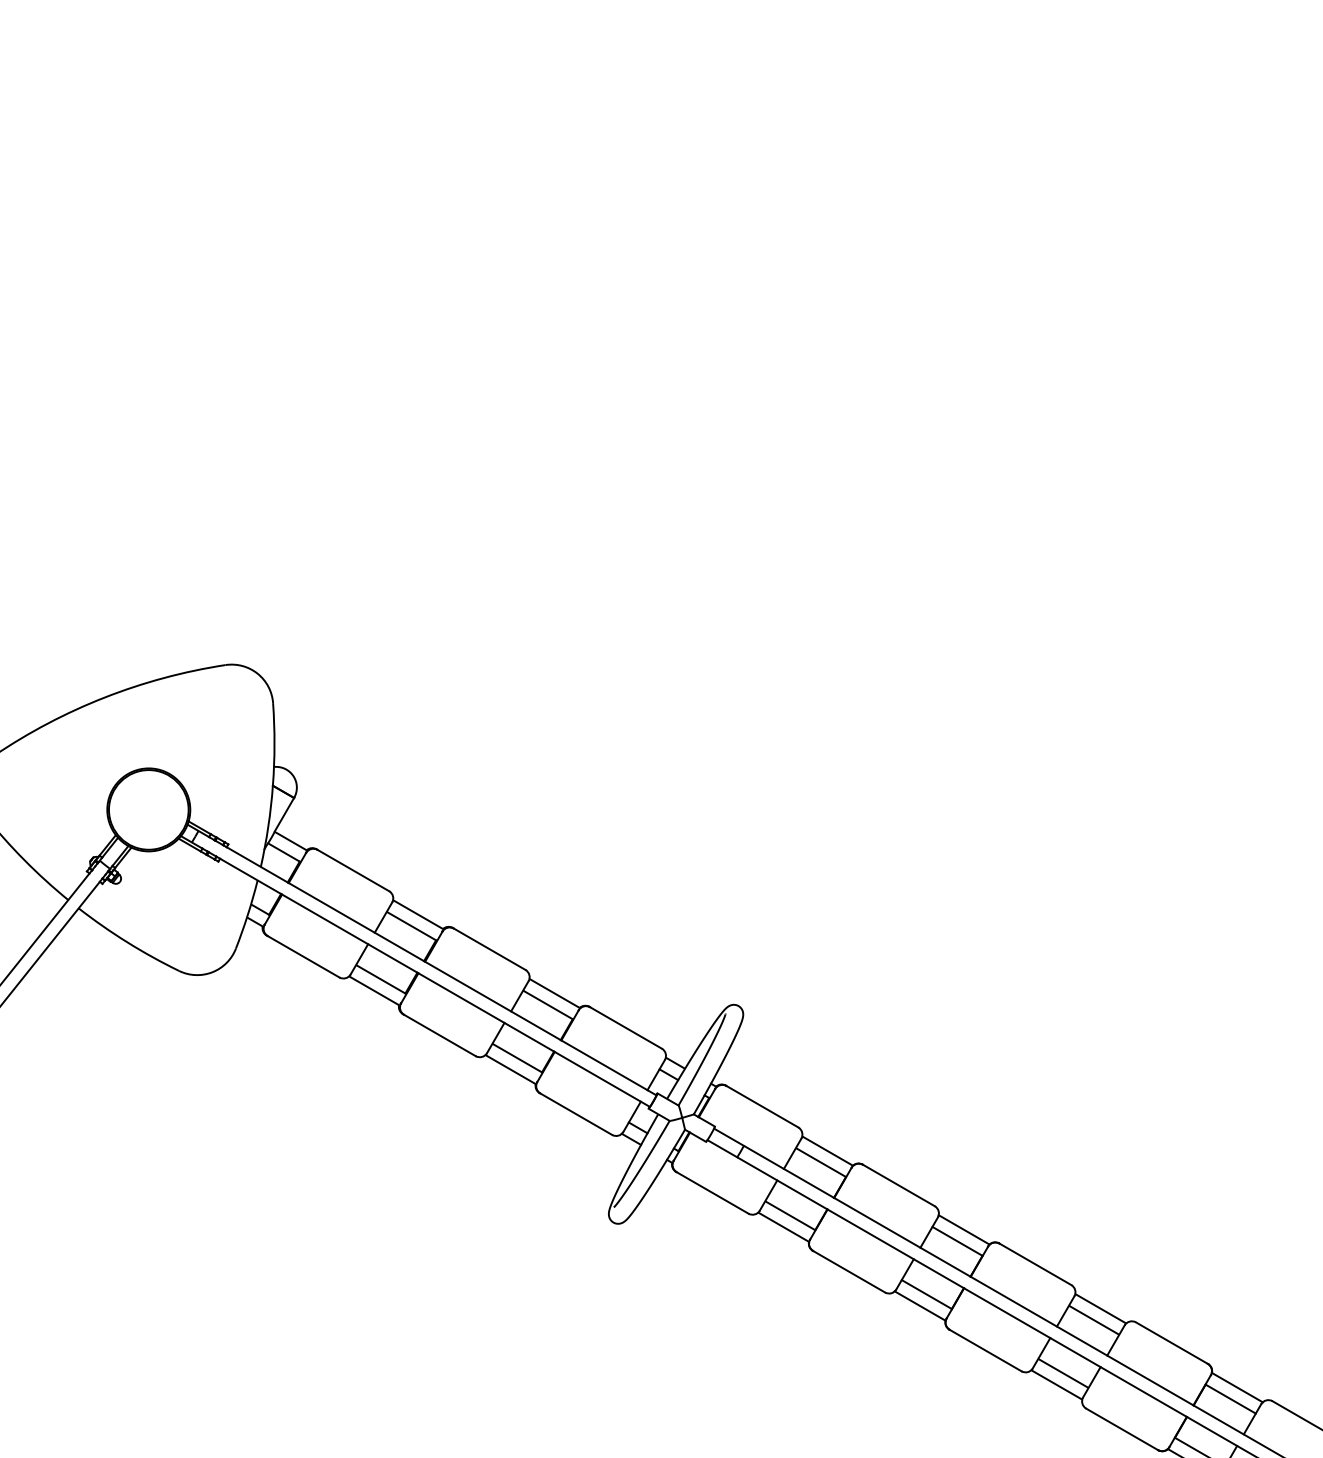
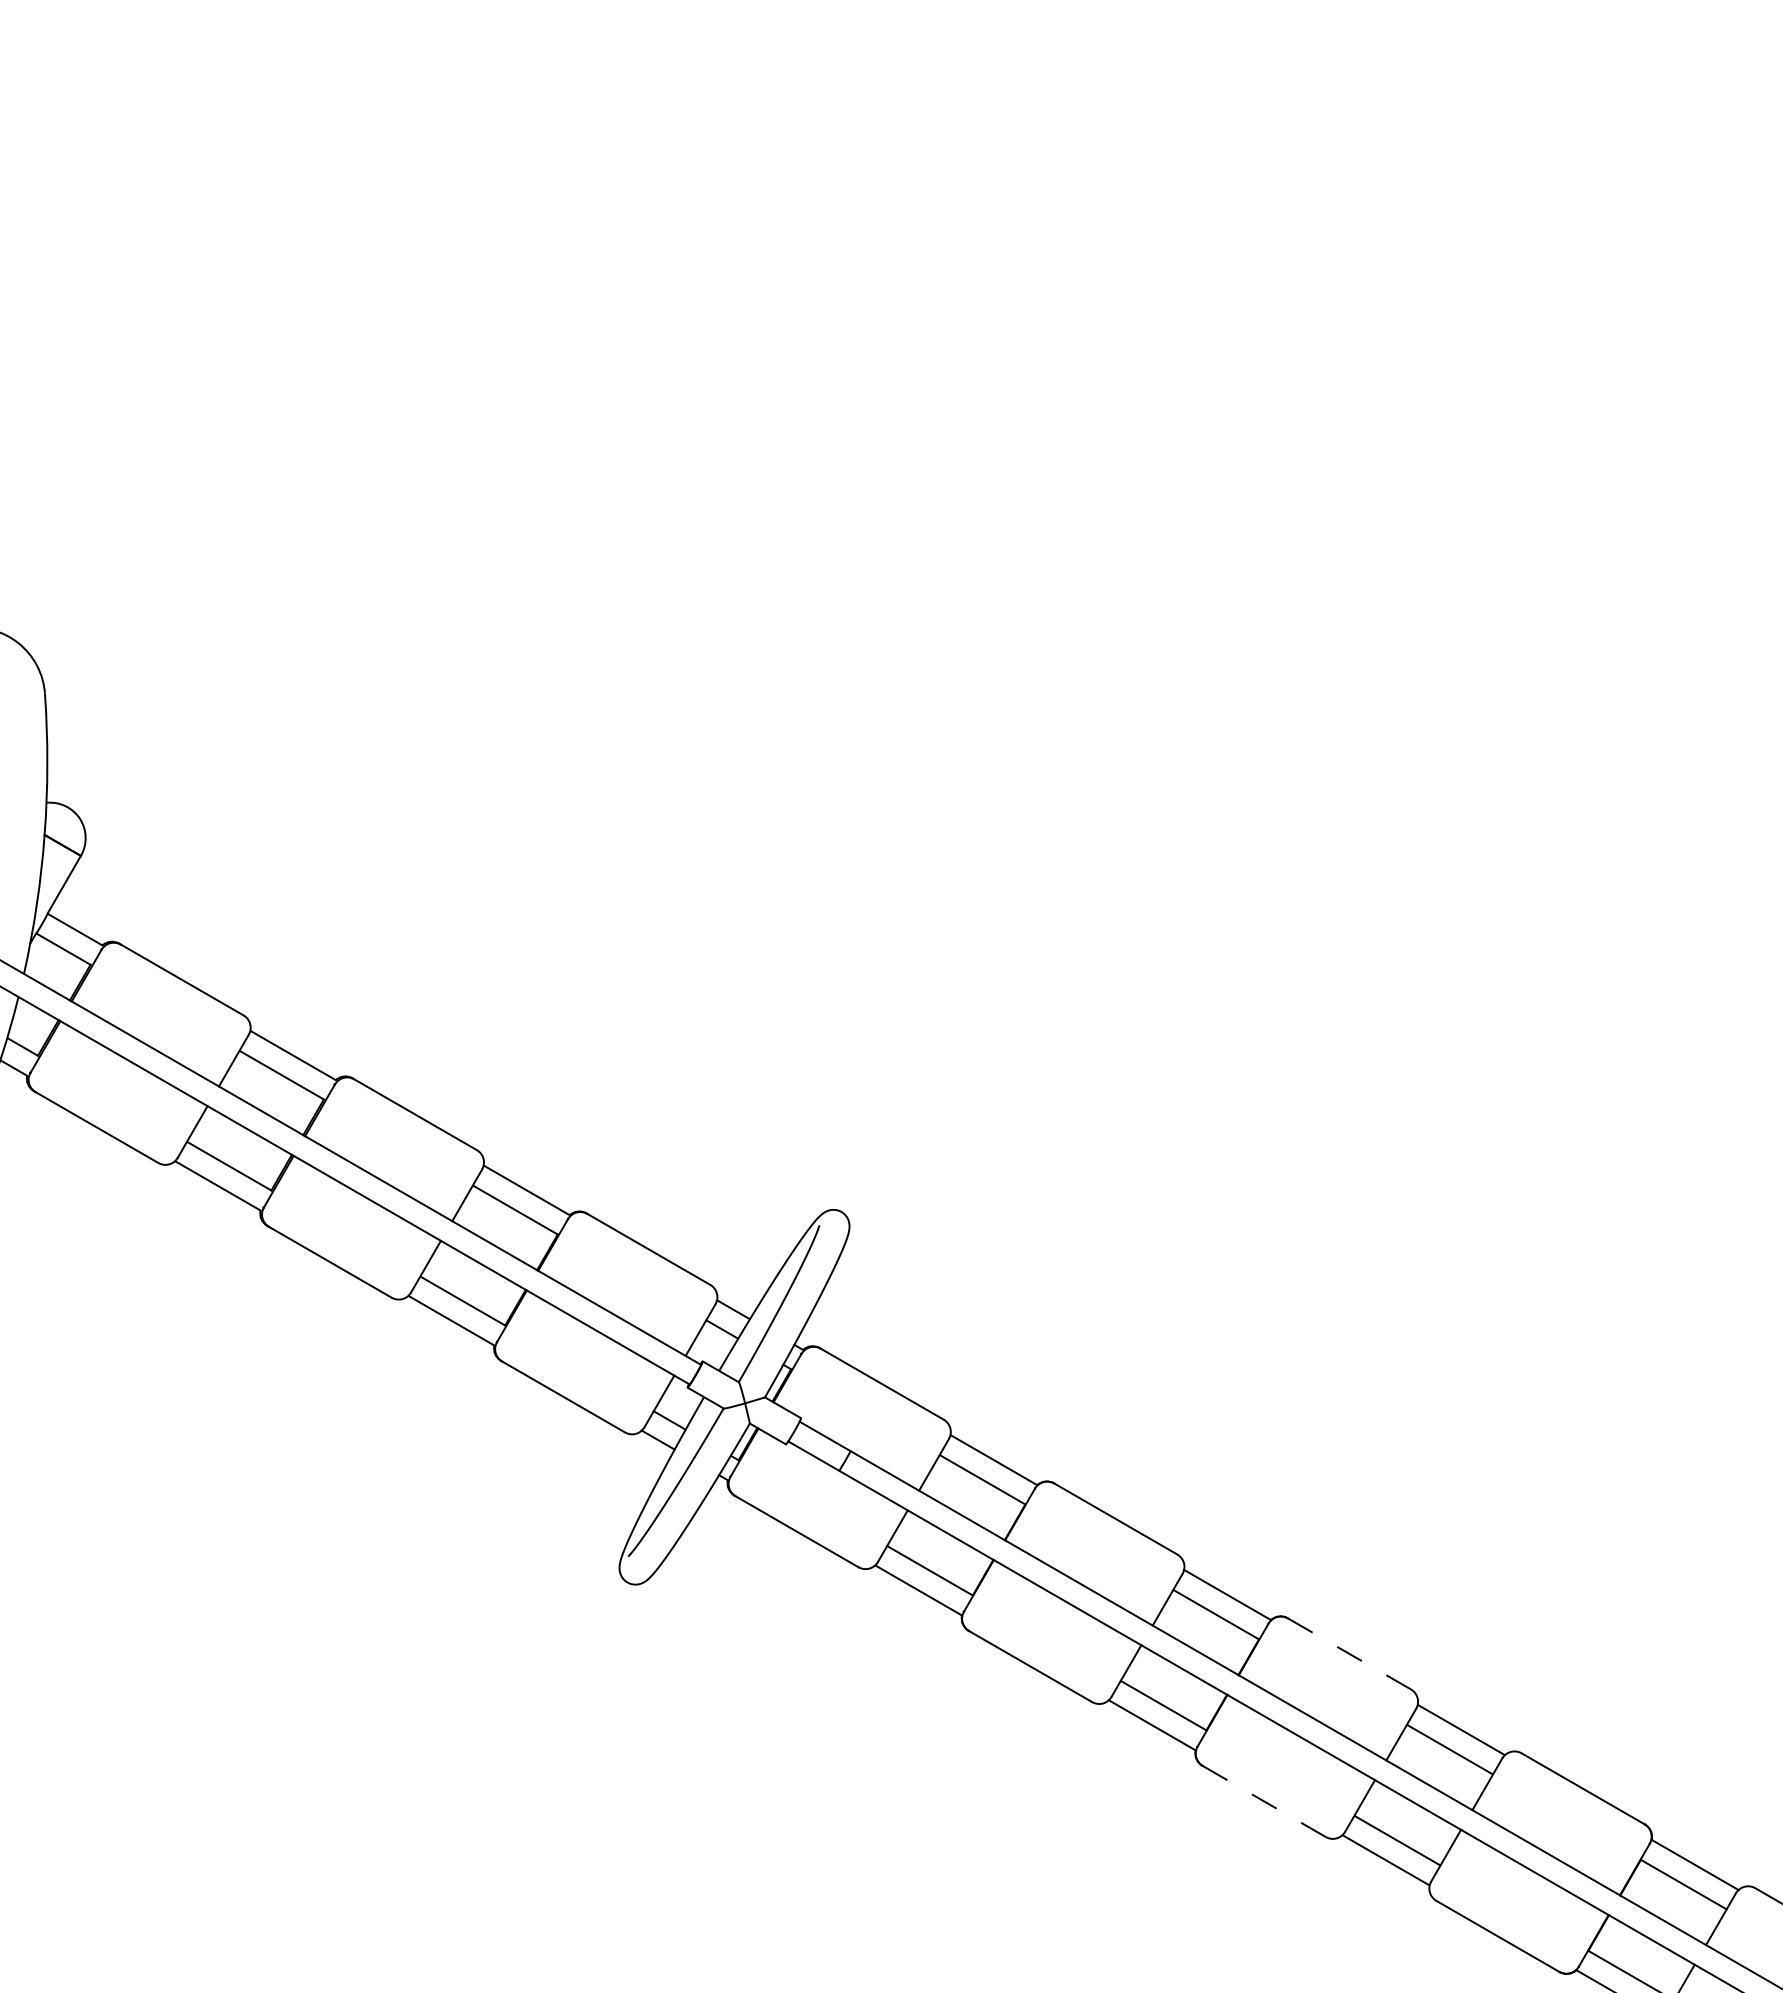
line: (1035, 1264) -> (1349, 1654), solid -> dashed
line: (985, 1350) -> (1264, 1801), solid -> dashed

